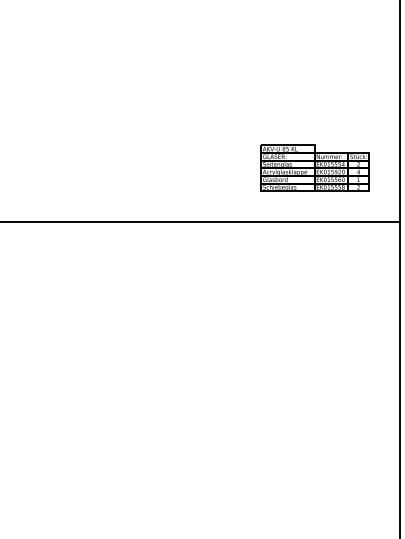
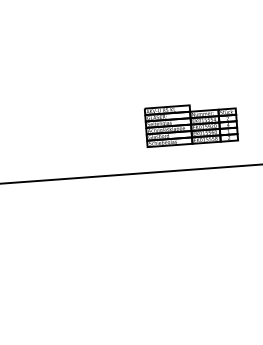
part: (314, 167) -> (190, 123), moved

